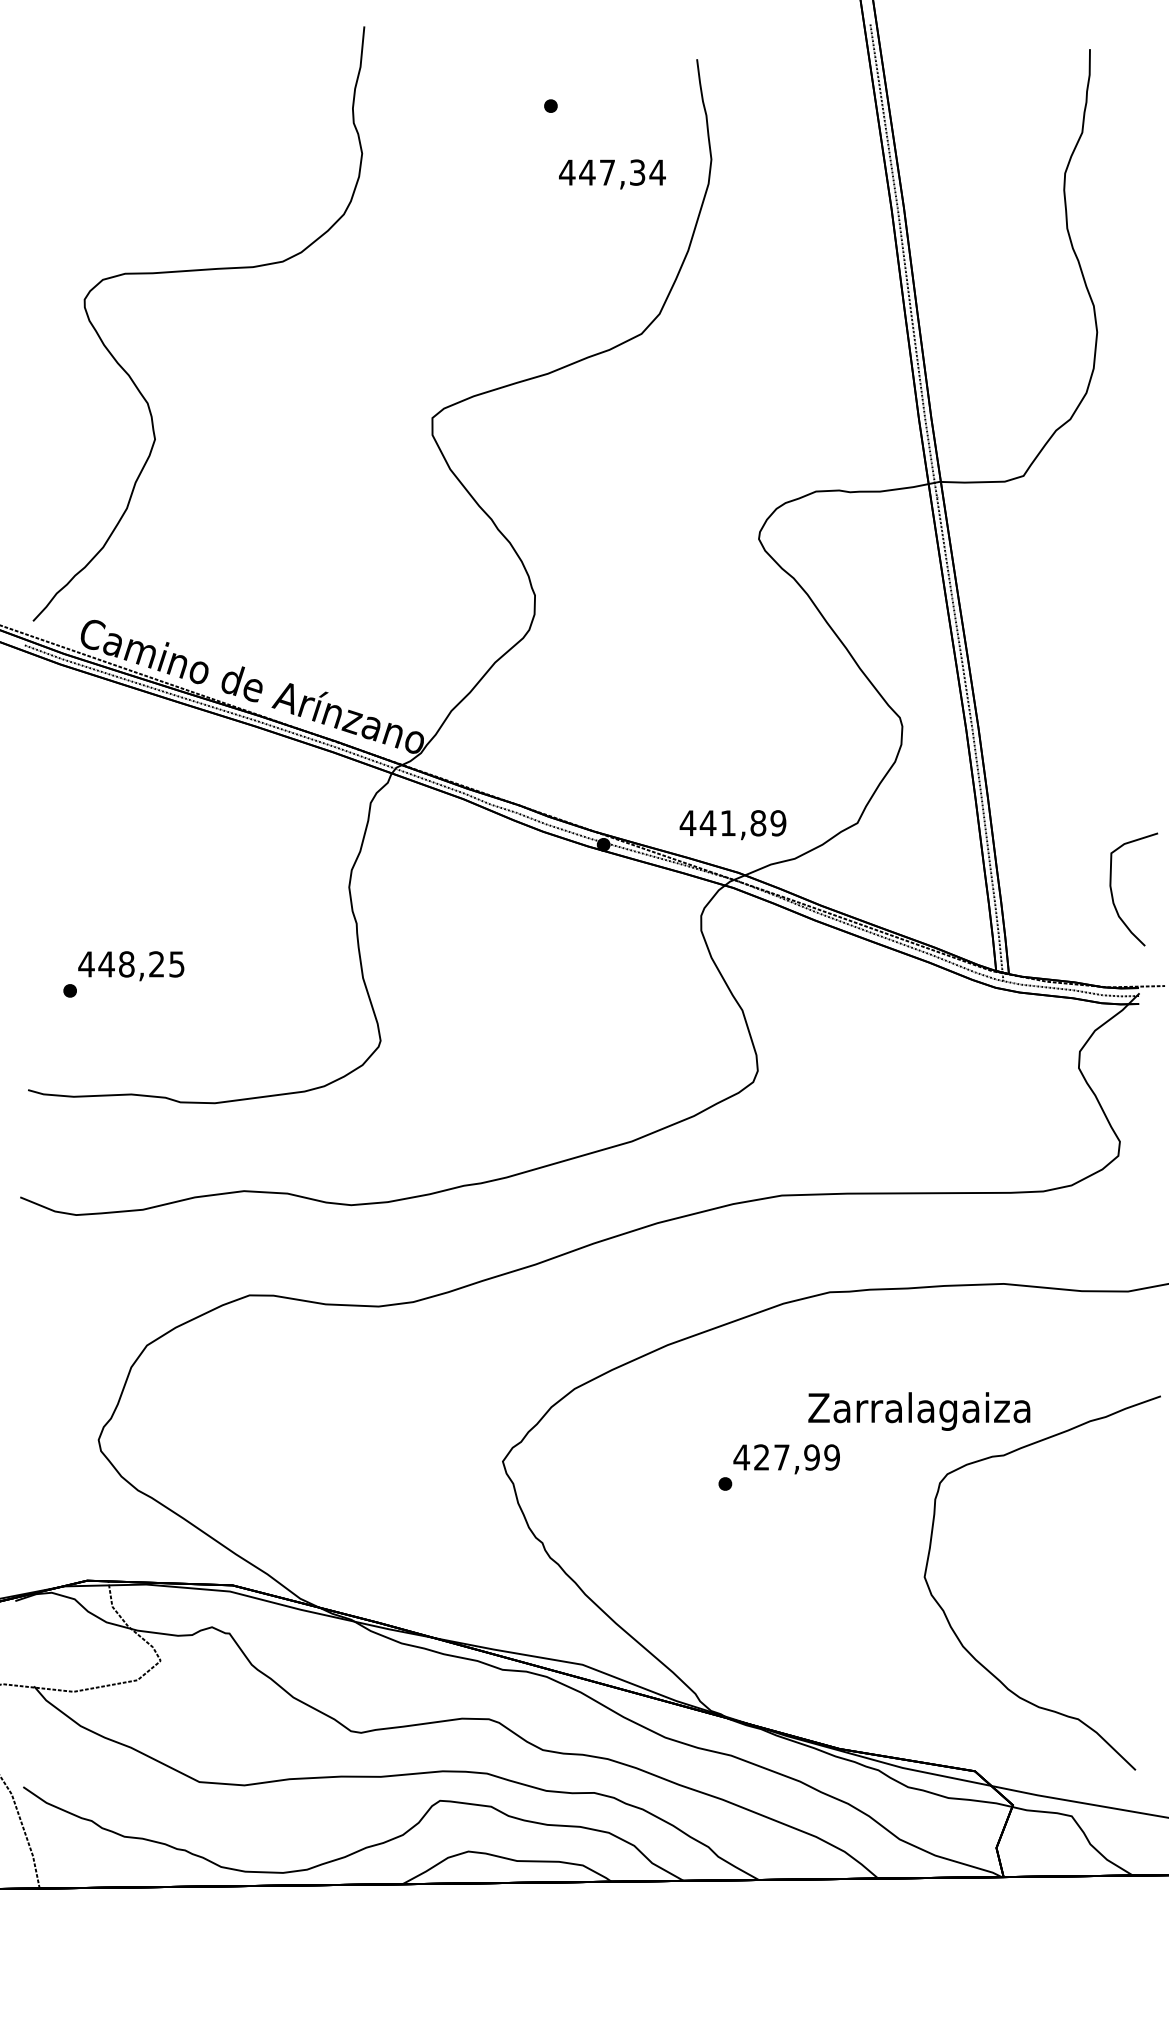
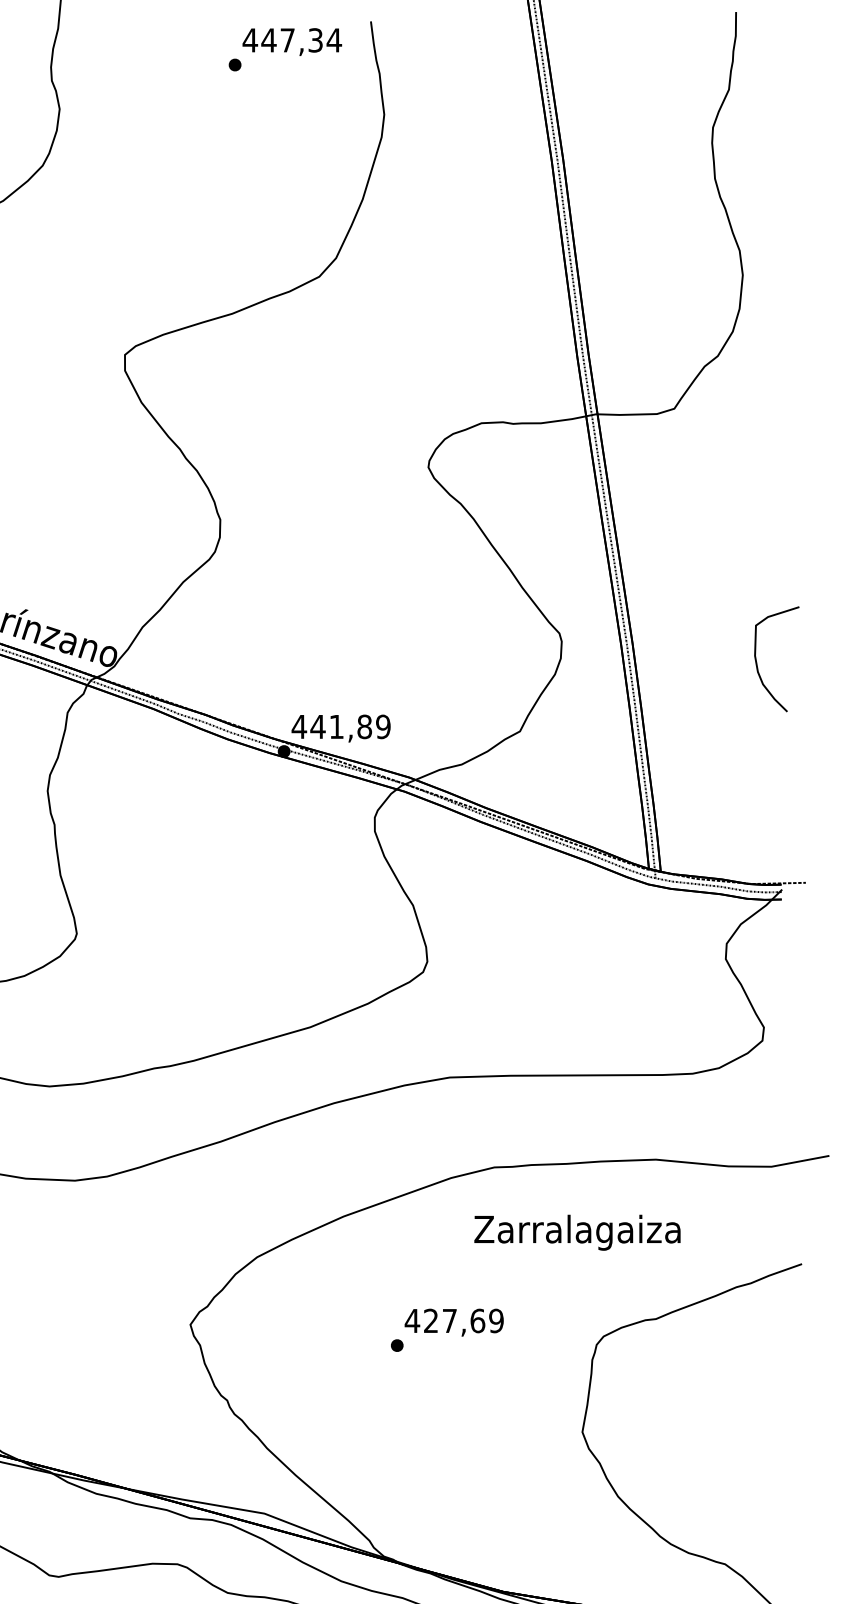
text: (612, 174) -> (292, 42), moved
text: (732, 825) -> (340, 728), moved
curve: (1112, 890) -> (757, 660), moved
text: (919, 1411) -> (577, 1232), moved
text: (812, 1457) -> (478, 1320), 427,99 -> 427,69

